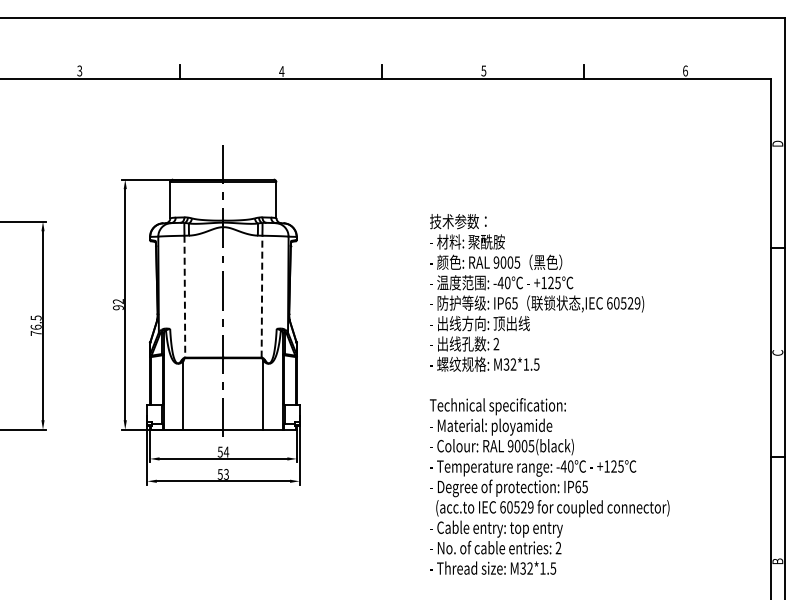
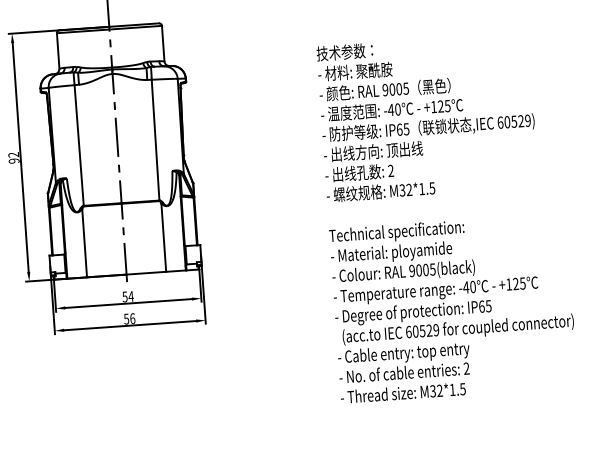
line: (184, 296) -> (78, 145), dashed -> solid
line: (262, 296) -> (156, 139), dashed -> solid
text: (226, 474) -> (132, 318), 53 -> 56

